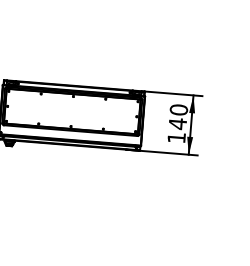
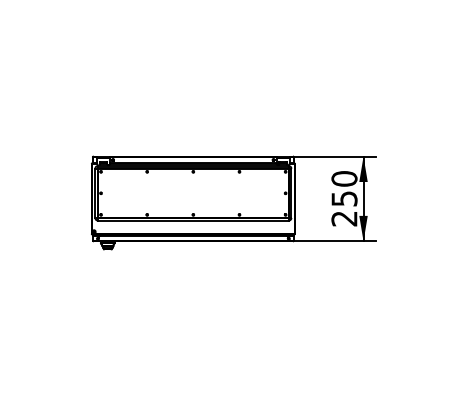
text: (177, 130) -> (344, 208), 140 -> 250

